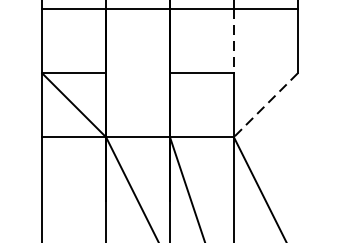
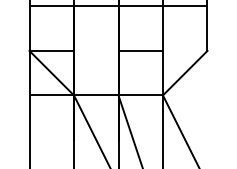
line: (233, 42) -> (162, 29), dashed -> solid
line: (264, 105) -> (184, 73), dashed -> solid

